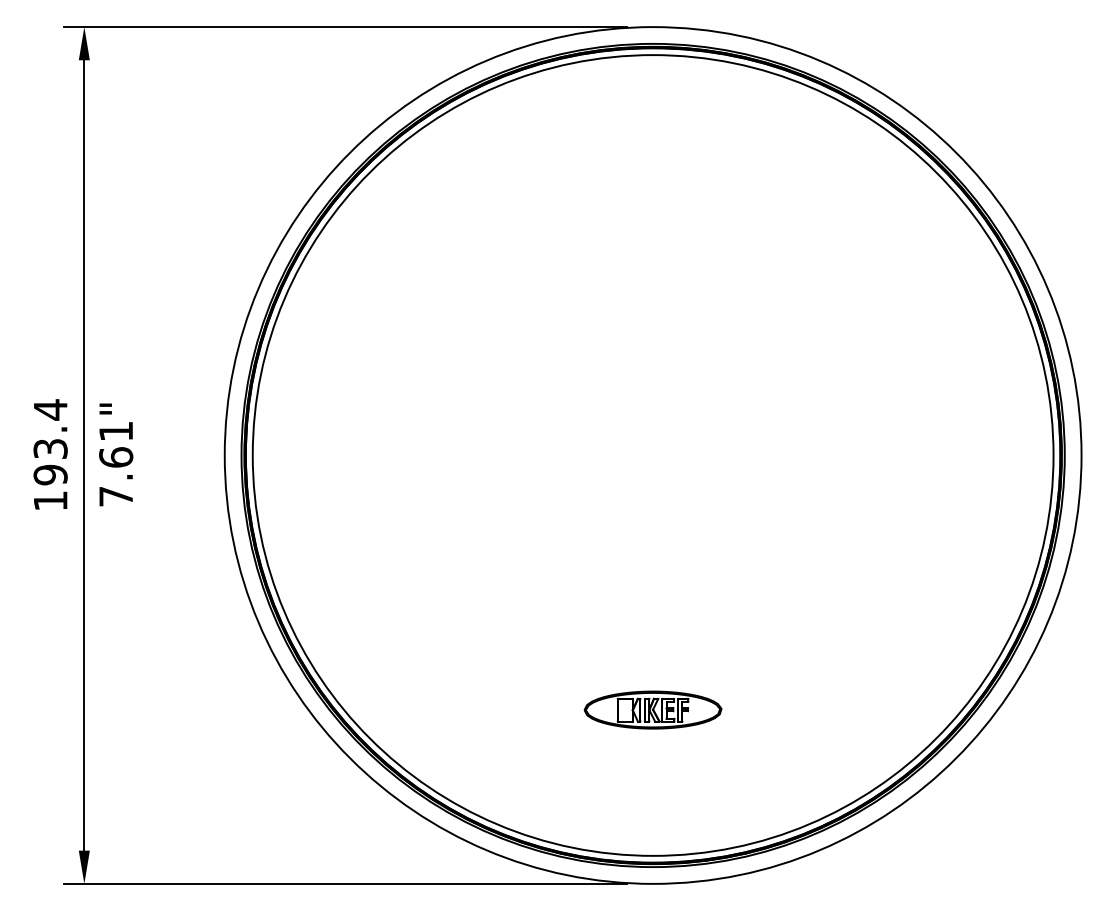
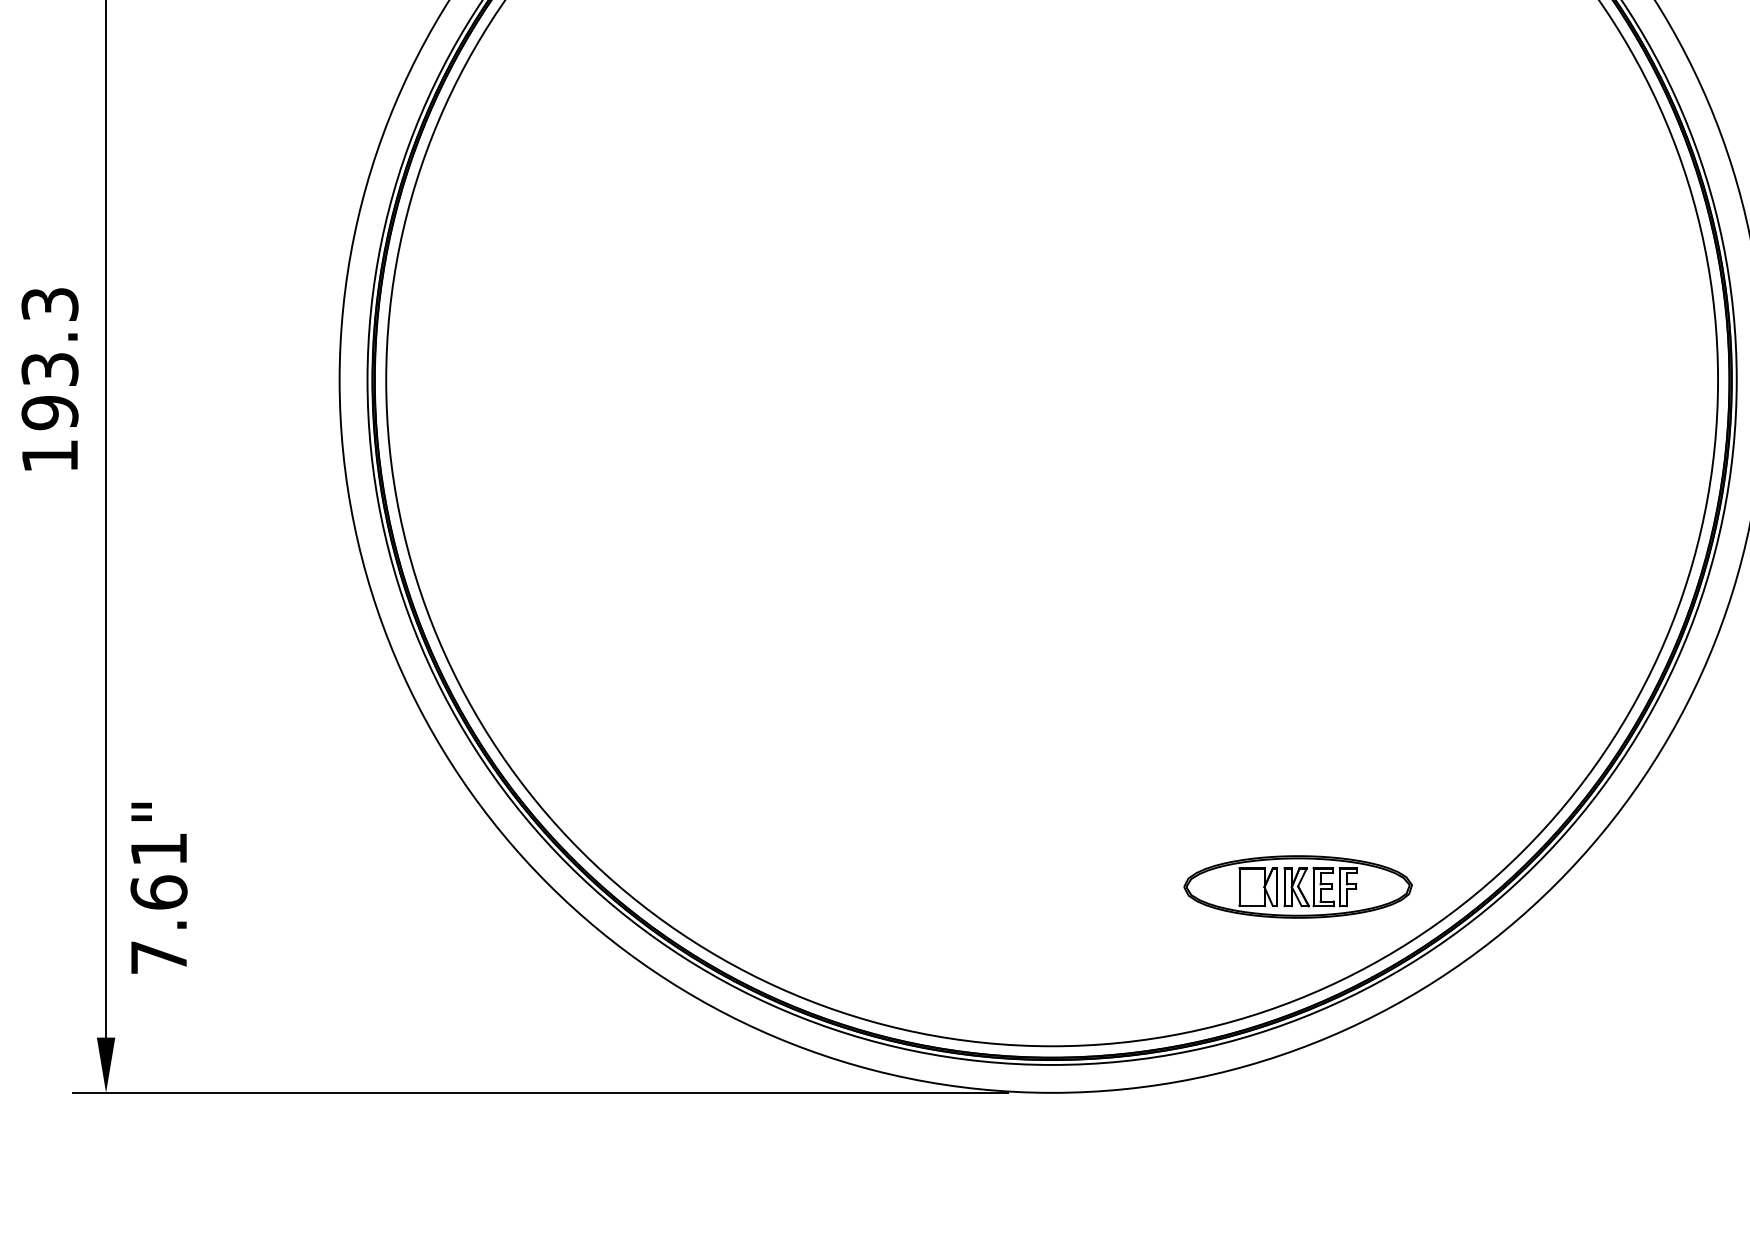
text: (50, 409) -> (49, 303), 193.4 -> 193.3
text: (116, 454) -> (159, 887), moved
part: (652, 709) -> (1297, 885), moved

